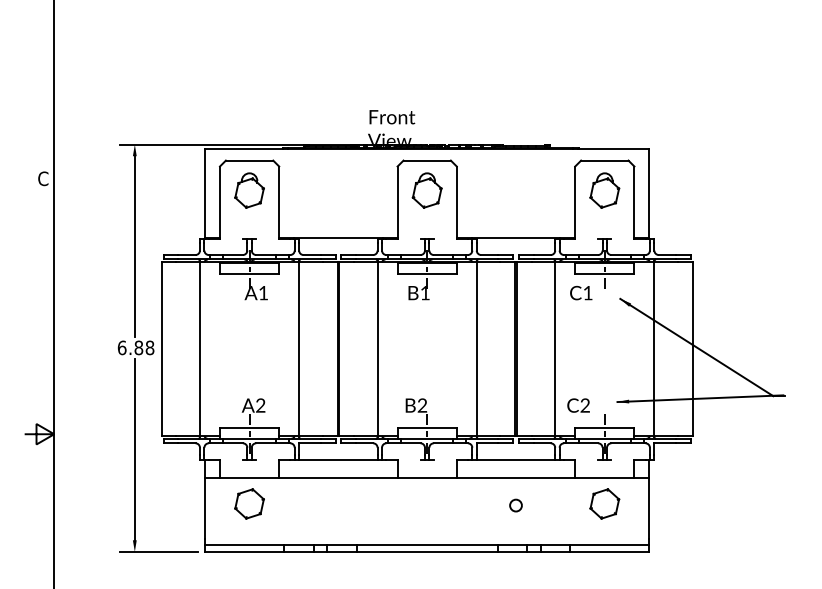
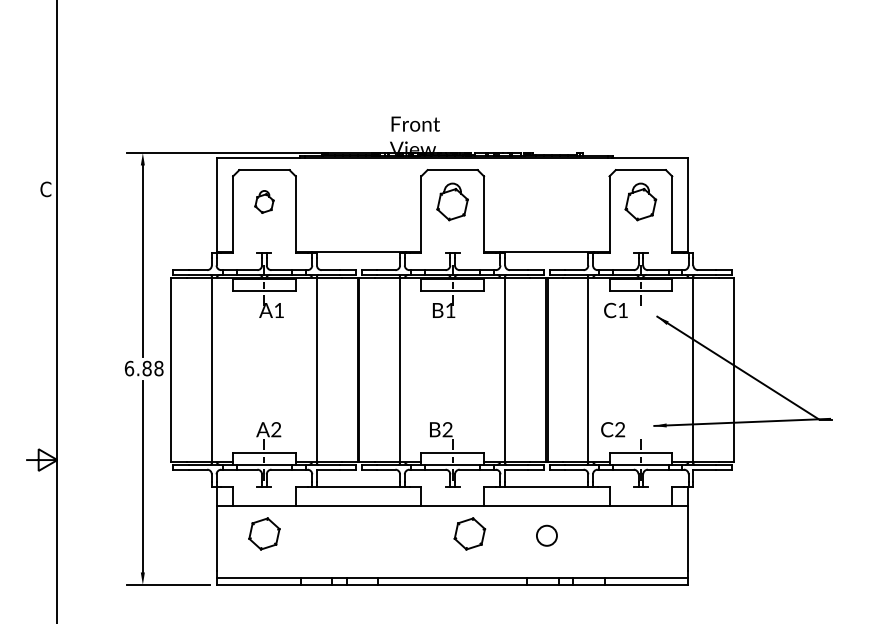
part: (249, 190) -> (264, 201), size x0.6
part: (604, 503) -> (469, 533), moved
circle: (515, 505) -> (546, 535), size x1.6

